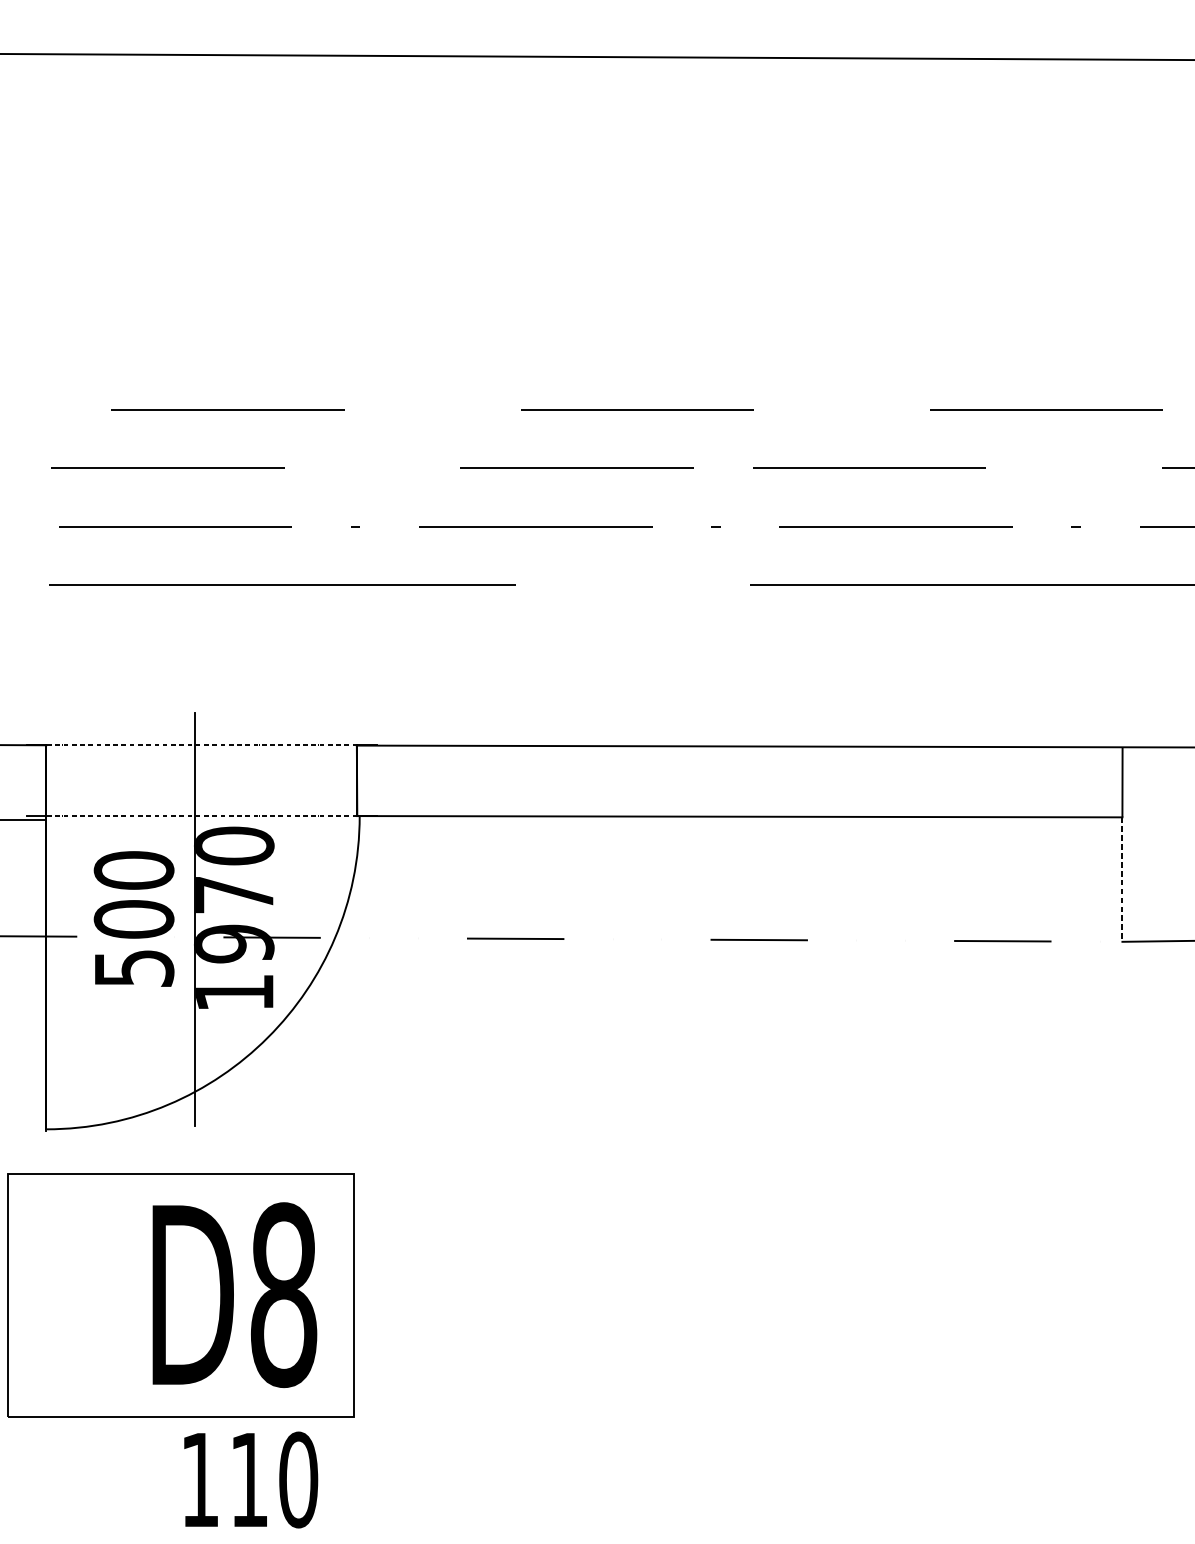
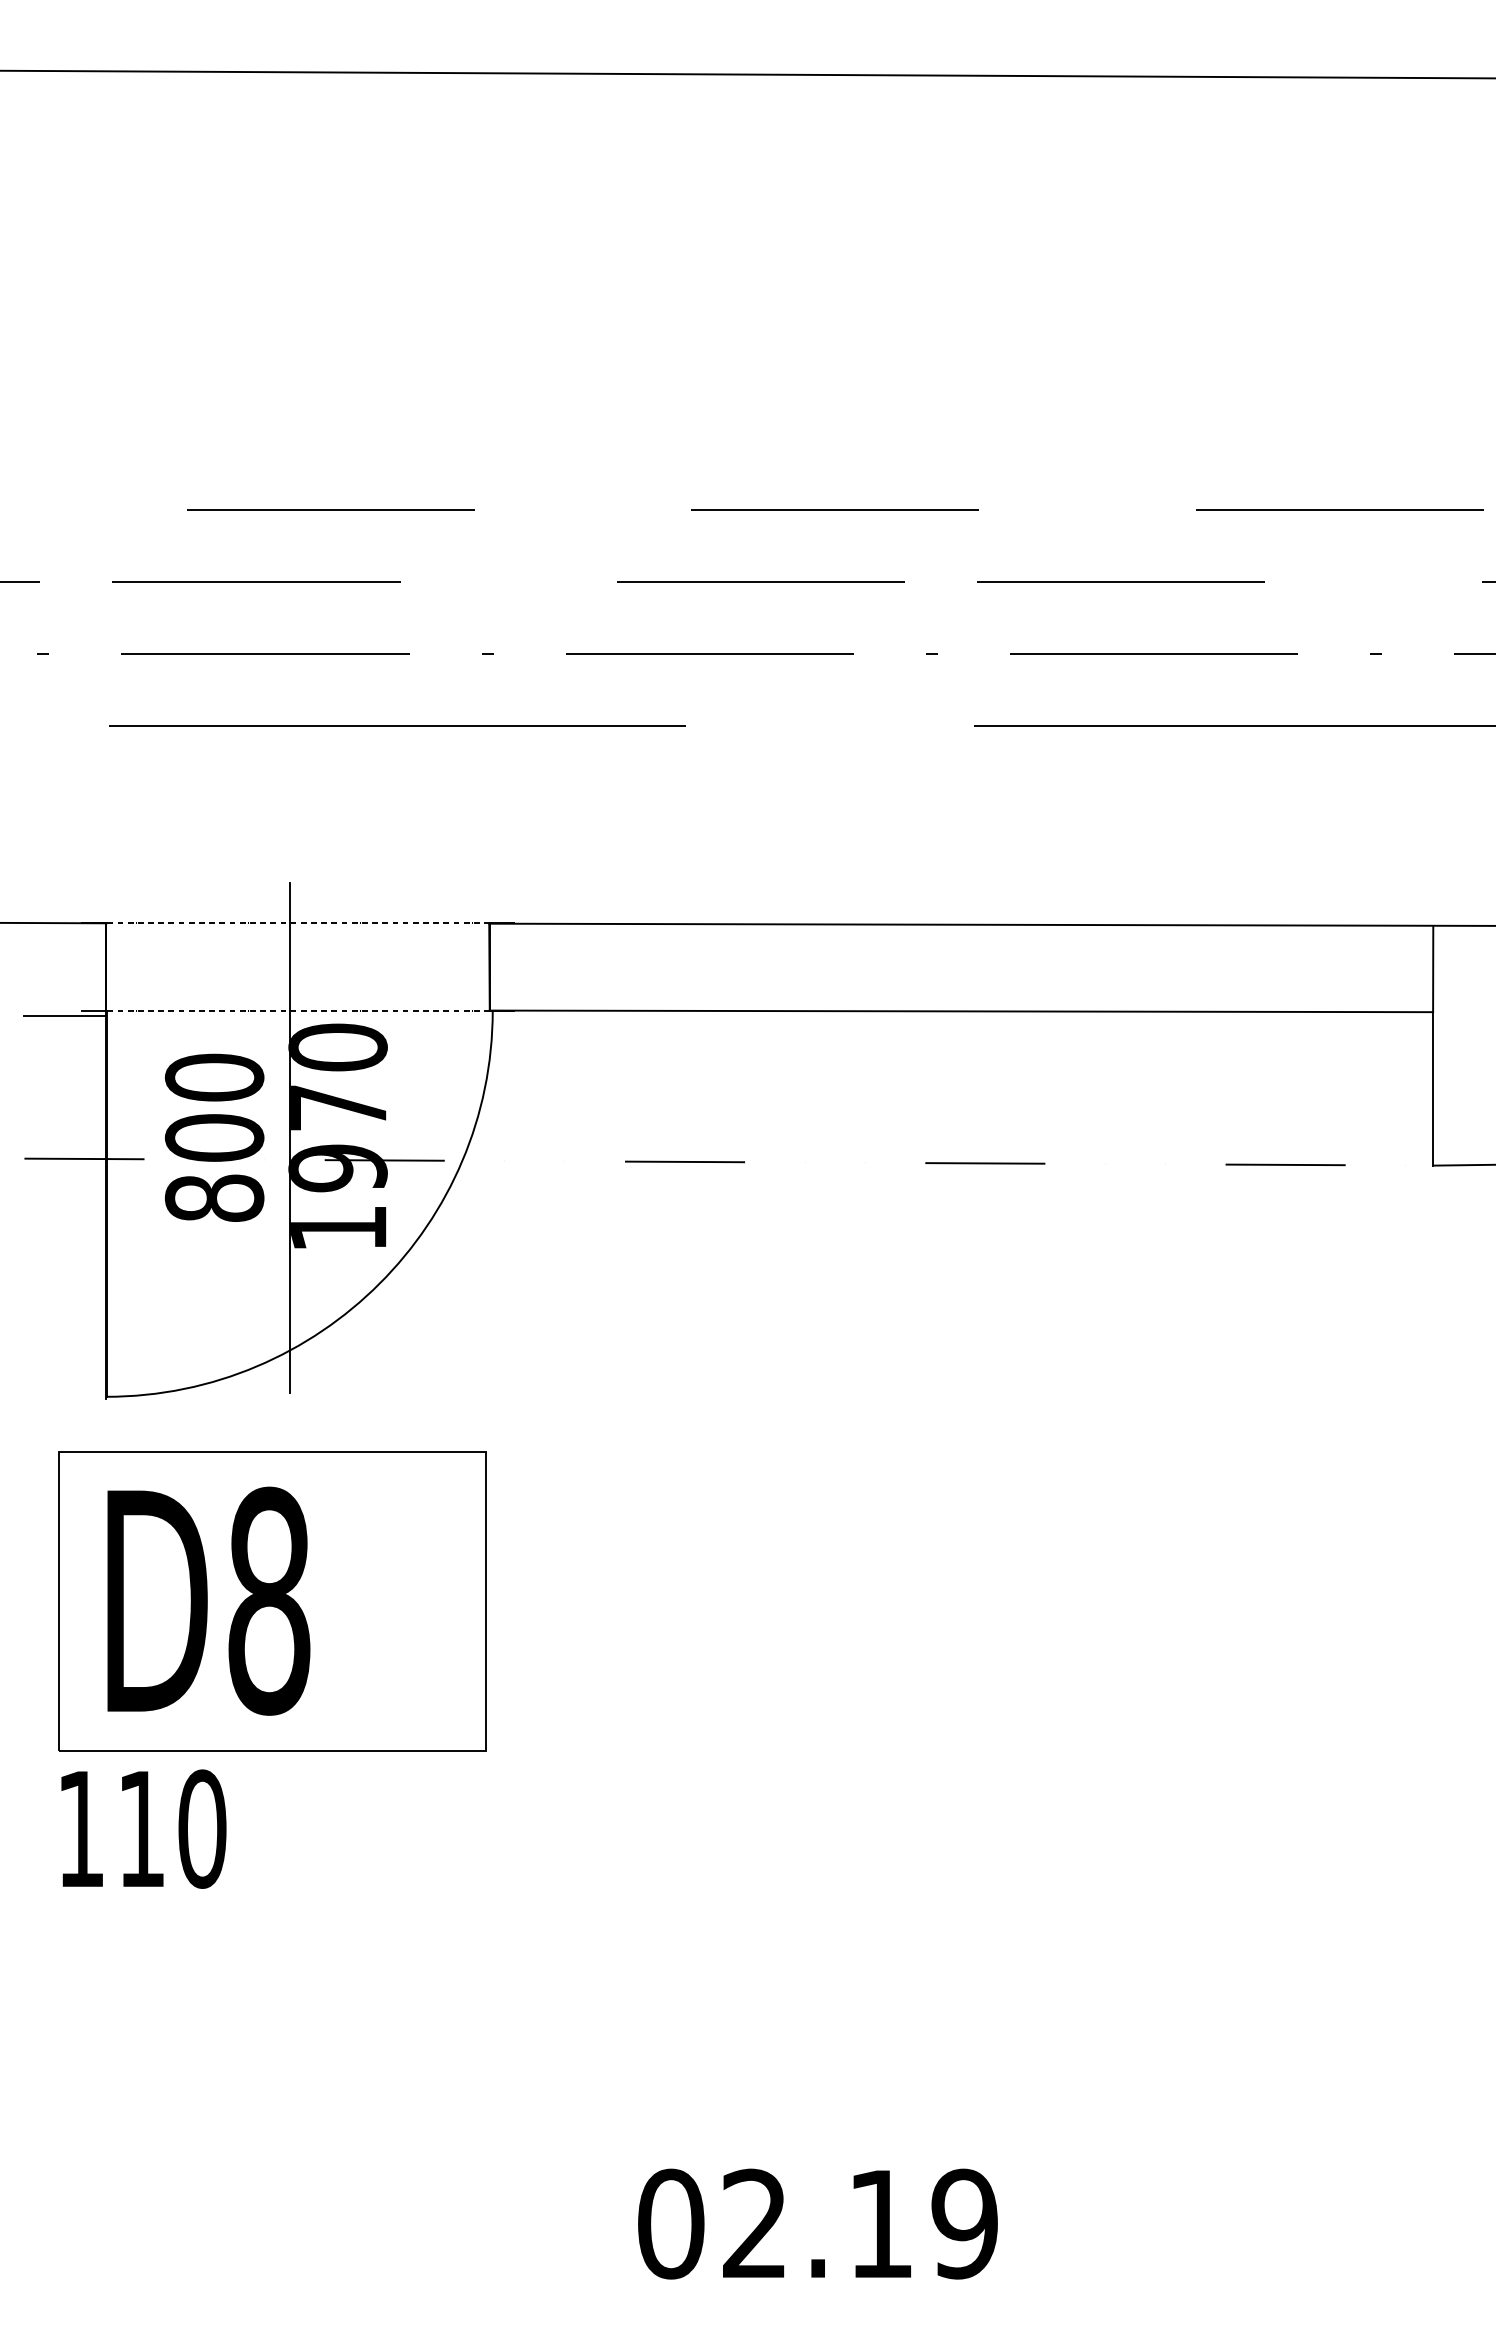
line: (1122, 879) -> (1433, 1088), dashed -> solid
text: (134, 967) -> (214, 1197), 500 -> 800
text: (234, 1294) -> (208, 1600), moved
text: (250, 1479) -> (143, 1828), moved

